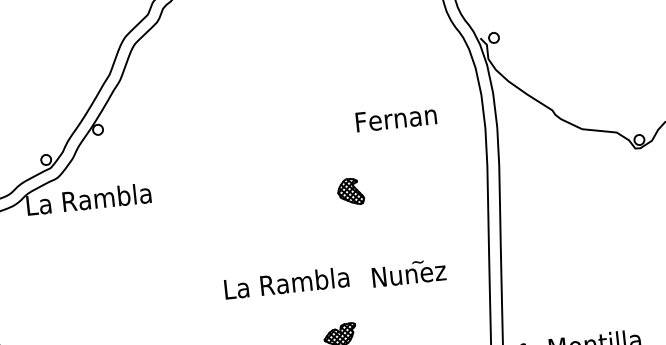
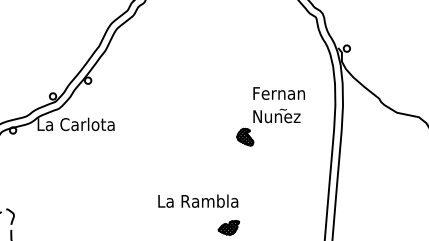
text: (105, 197) -> (88, 124), La Rambla -> La Carlota
text: (408, 272) -> (276, 115), moved
text: (287, 282) -> (198, 200), moved

